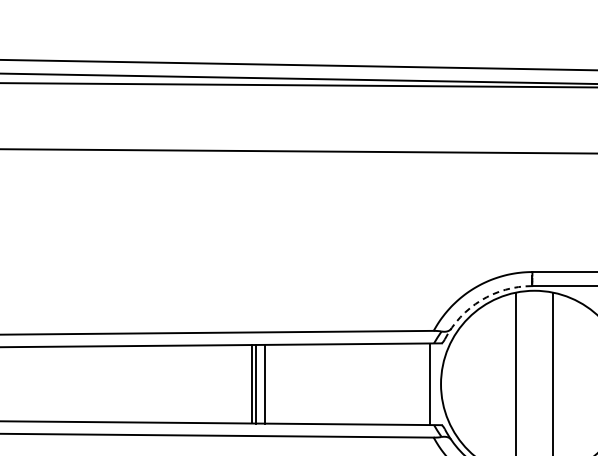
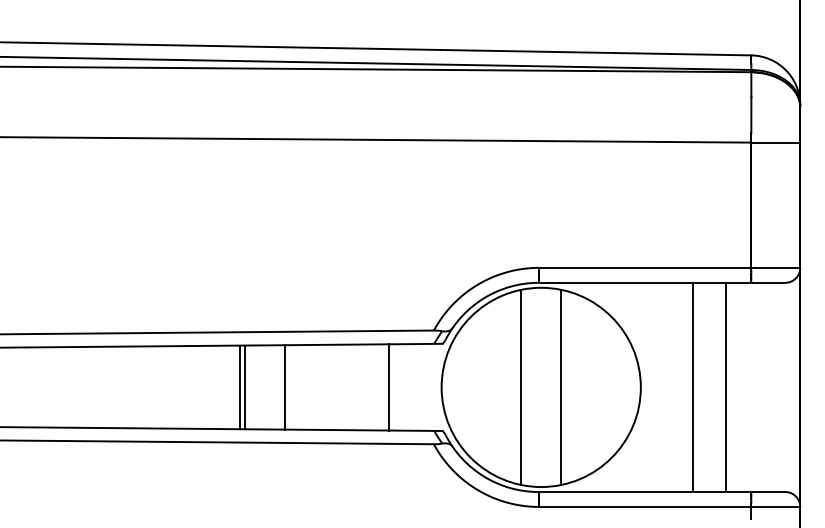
arc: (481, 300) -> (484, 298), dashed -> solid
line: (264, 384) -> (284, 387), moved
line: (430, 384) -> (389, 387), moved

